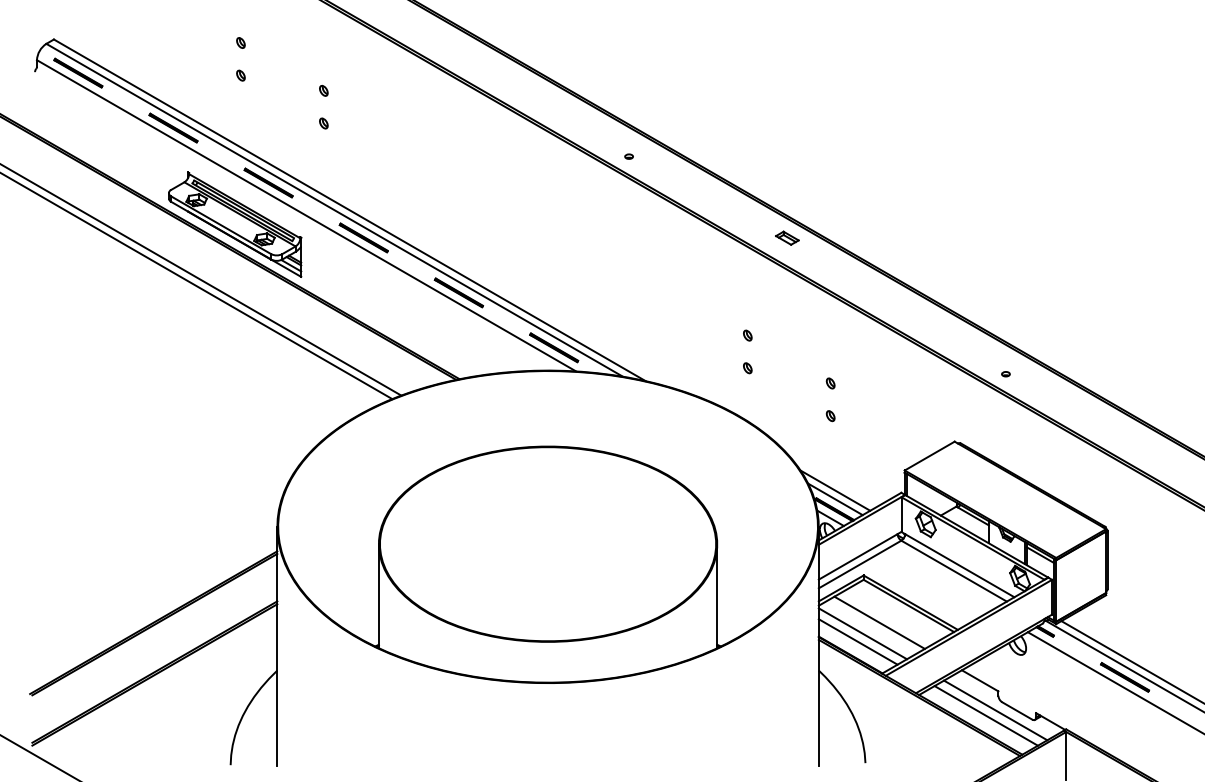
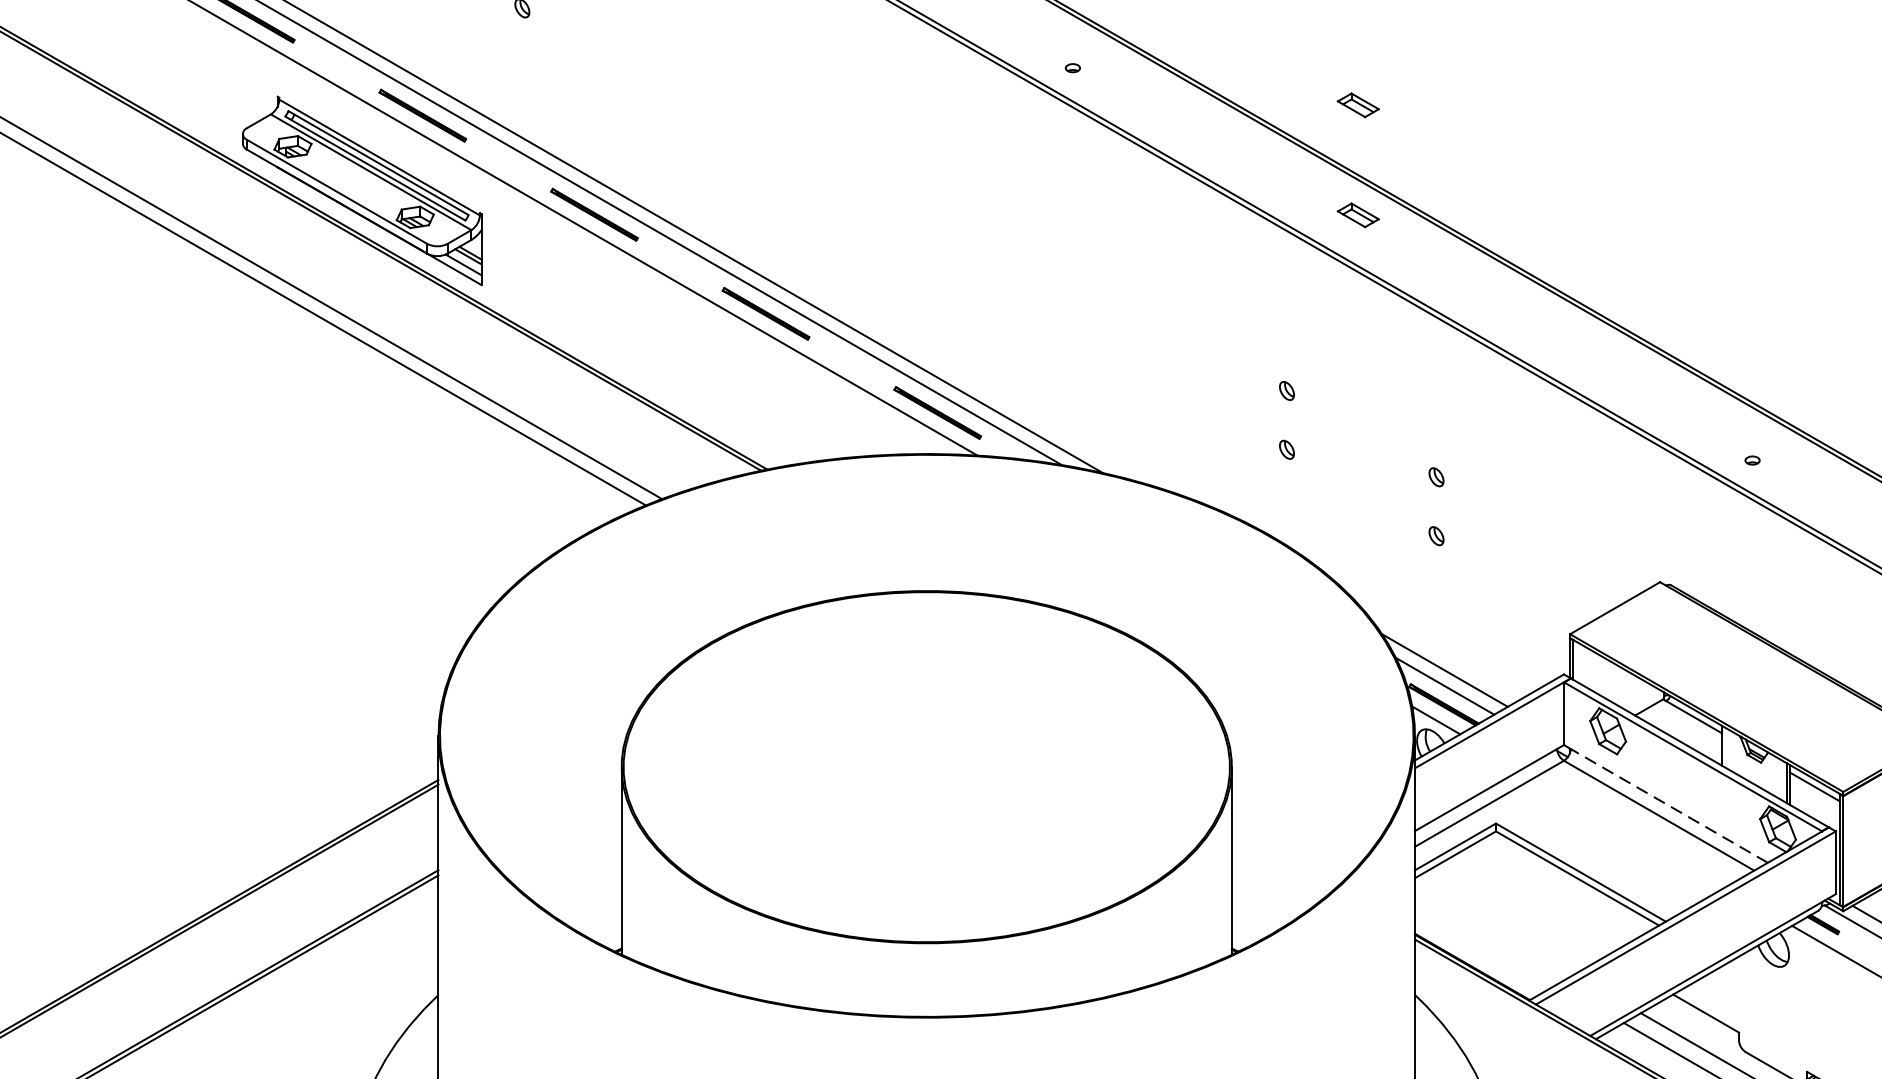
part: (787, 176) -> (1358, 103), added
line: (959, 565) -> (1668, 805), solid -> dashed
line: (879, 622) -> (1524, 908), removed
line: (862, 633) -> (1493, 928), removed
line: (857, 641) -> (1484, 942), removed

